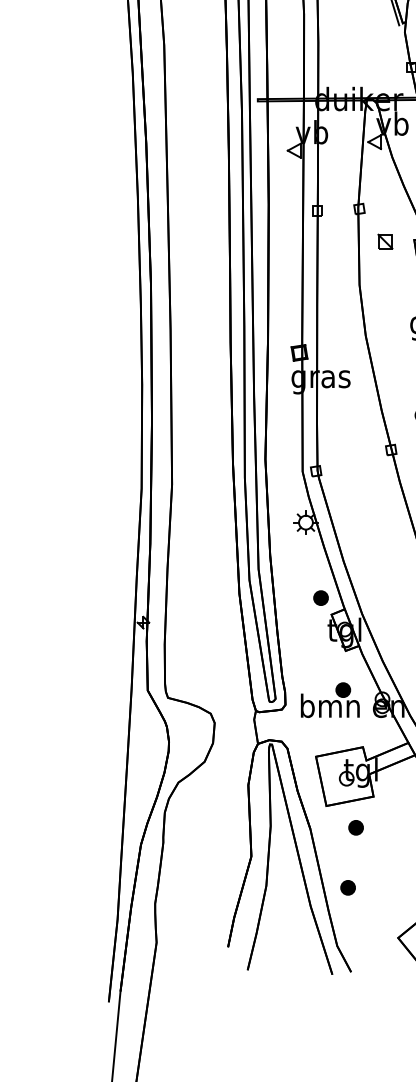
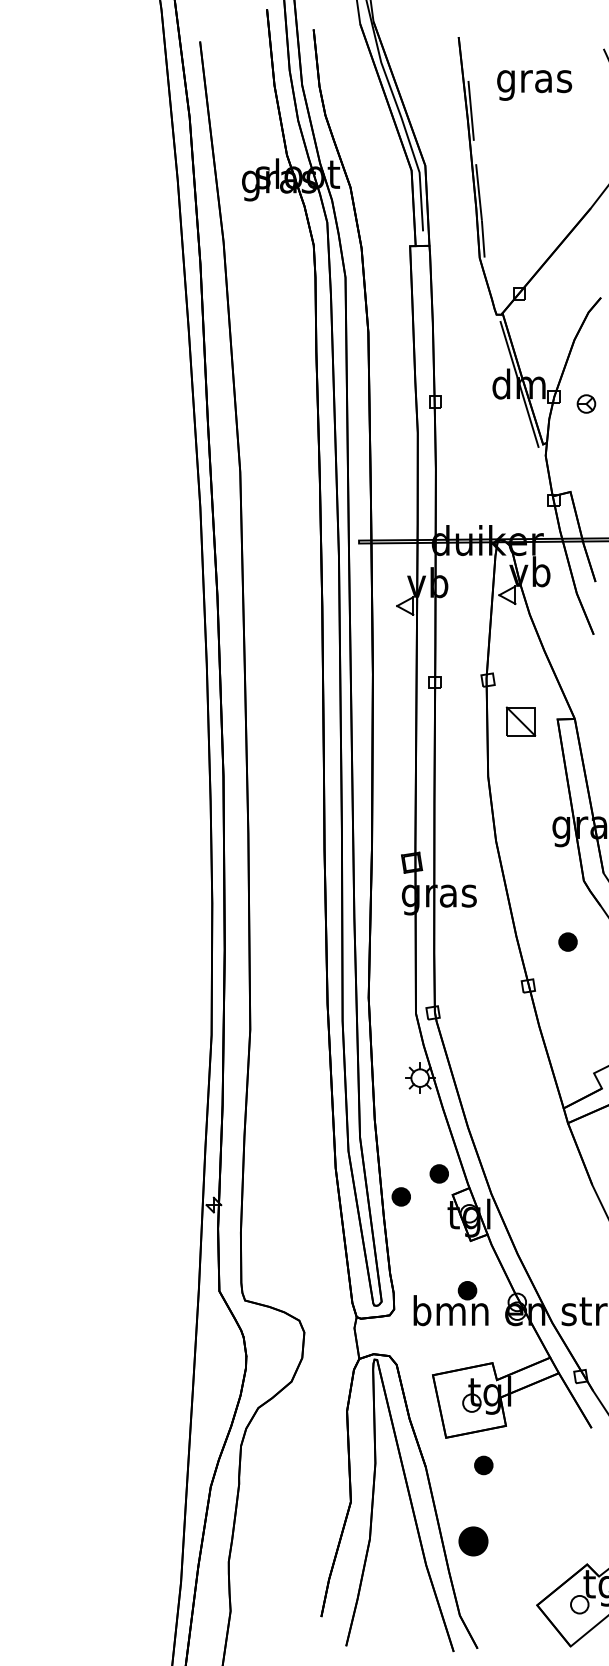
part: (385, 241) -> (520, 721), size x1.6
part: (290, 615) -> (400, 1196), added
part: (347, 887) -> (473, 1541), size x1.6

